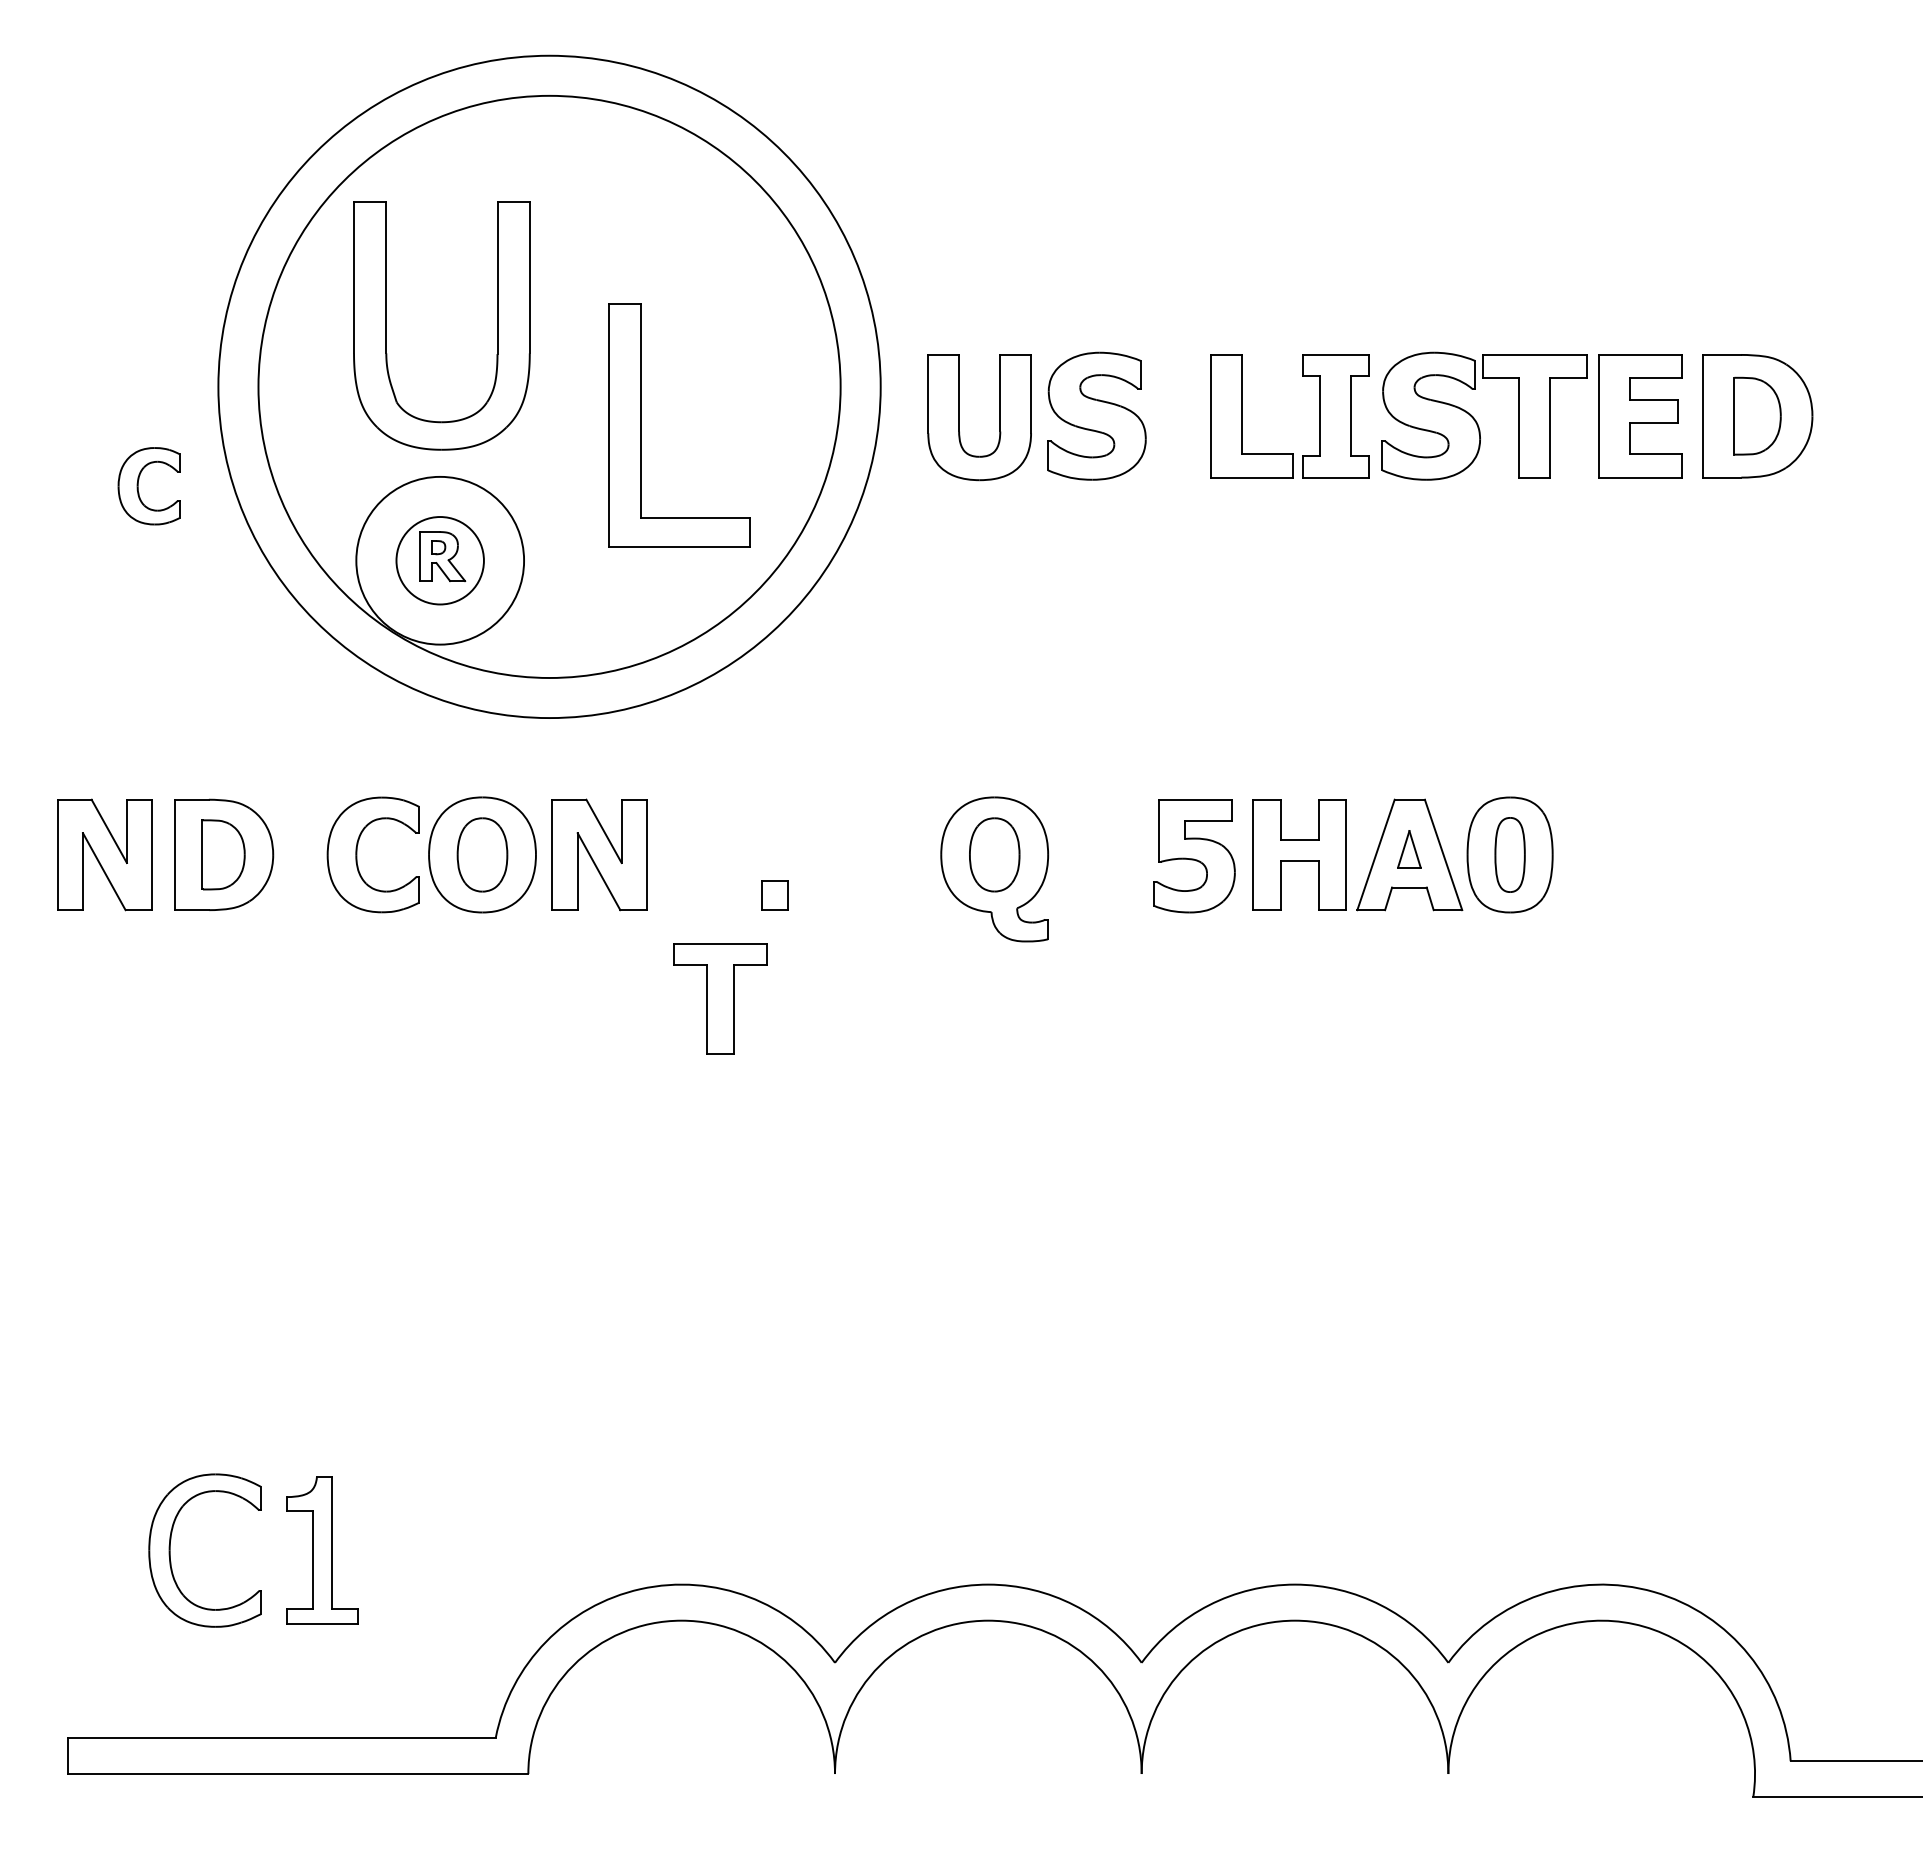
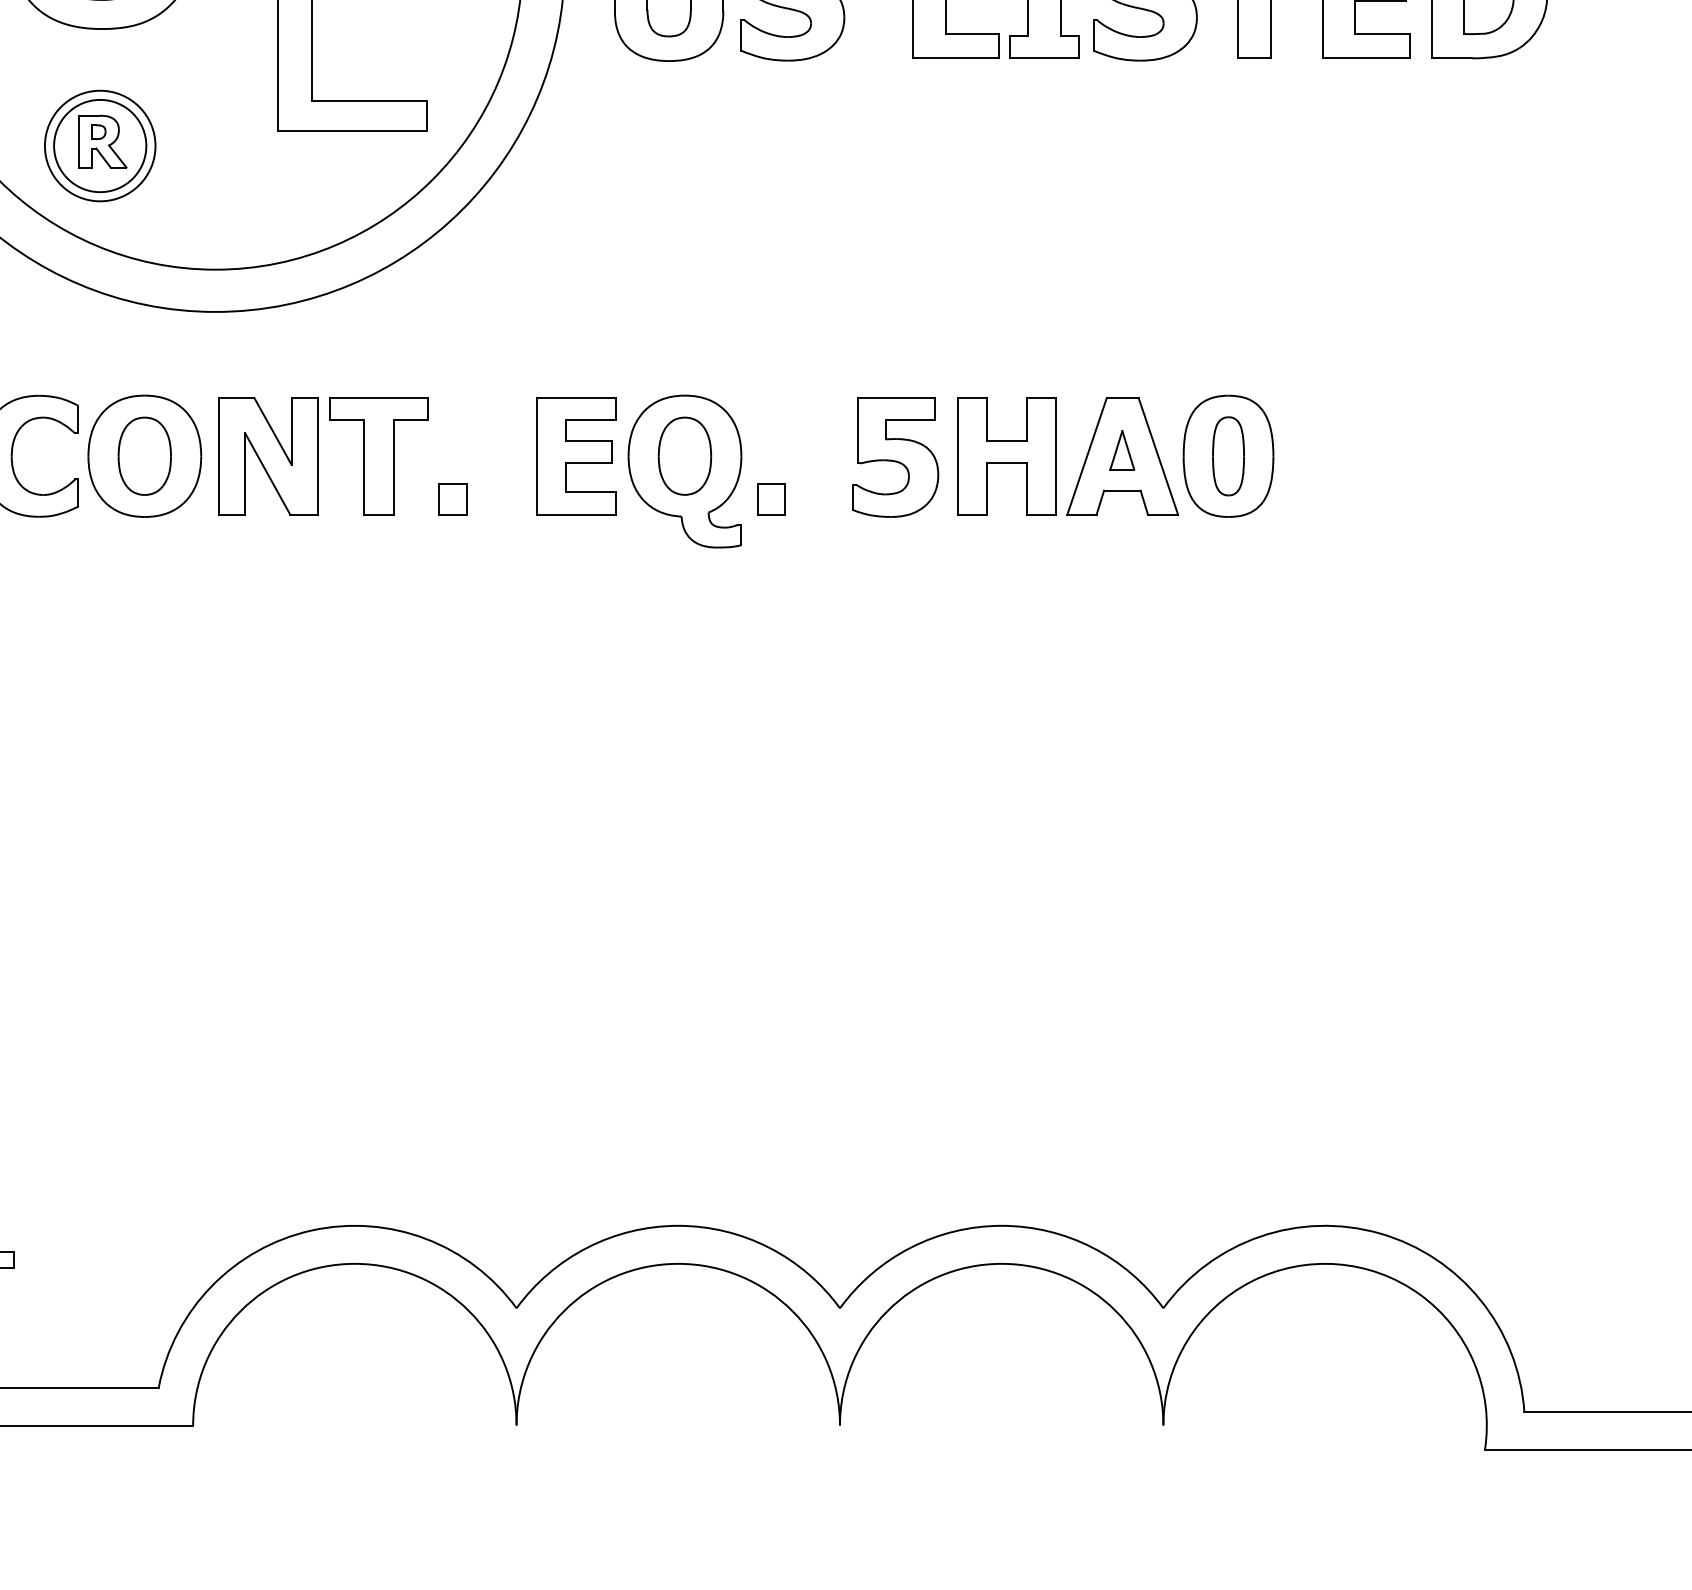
circle: (439, 560) -> (99, 145), size x0.62
part: (891, 854) -> (576, 455), added
part: (1076, 895) -> (771, 499), added
part: (720, 998) -> (378, 455), moved

